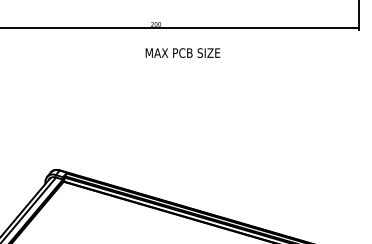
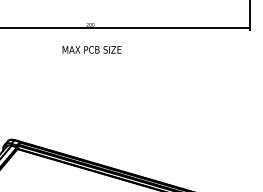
text: (182, 52) -> (91, 49), moved

